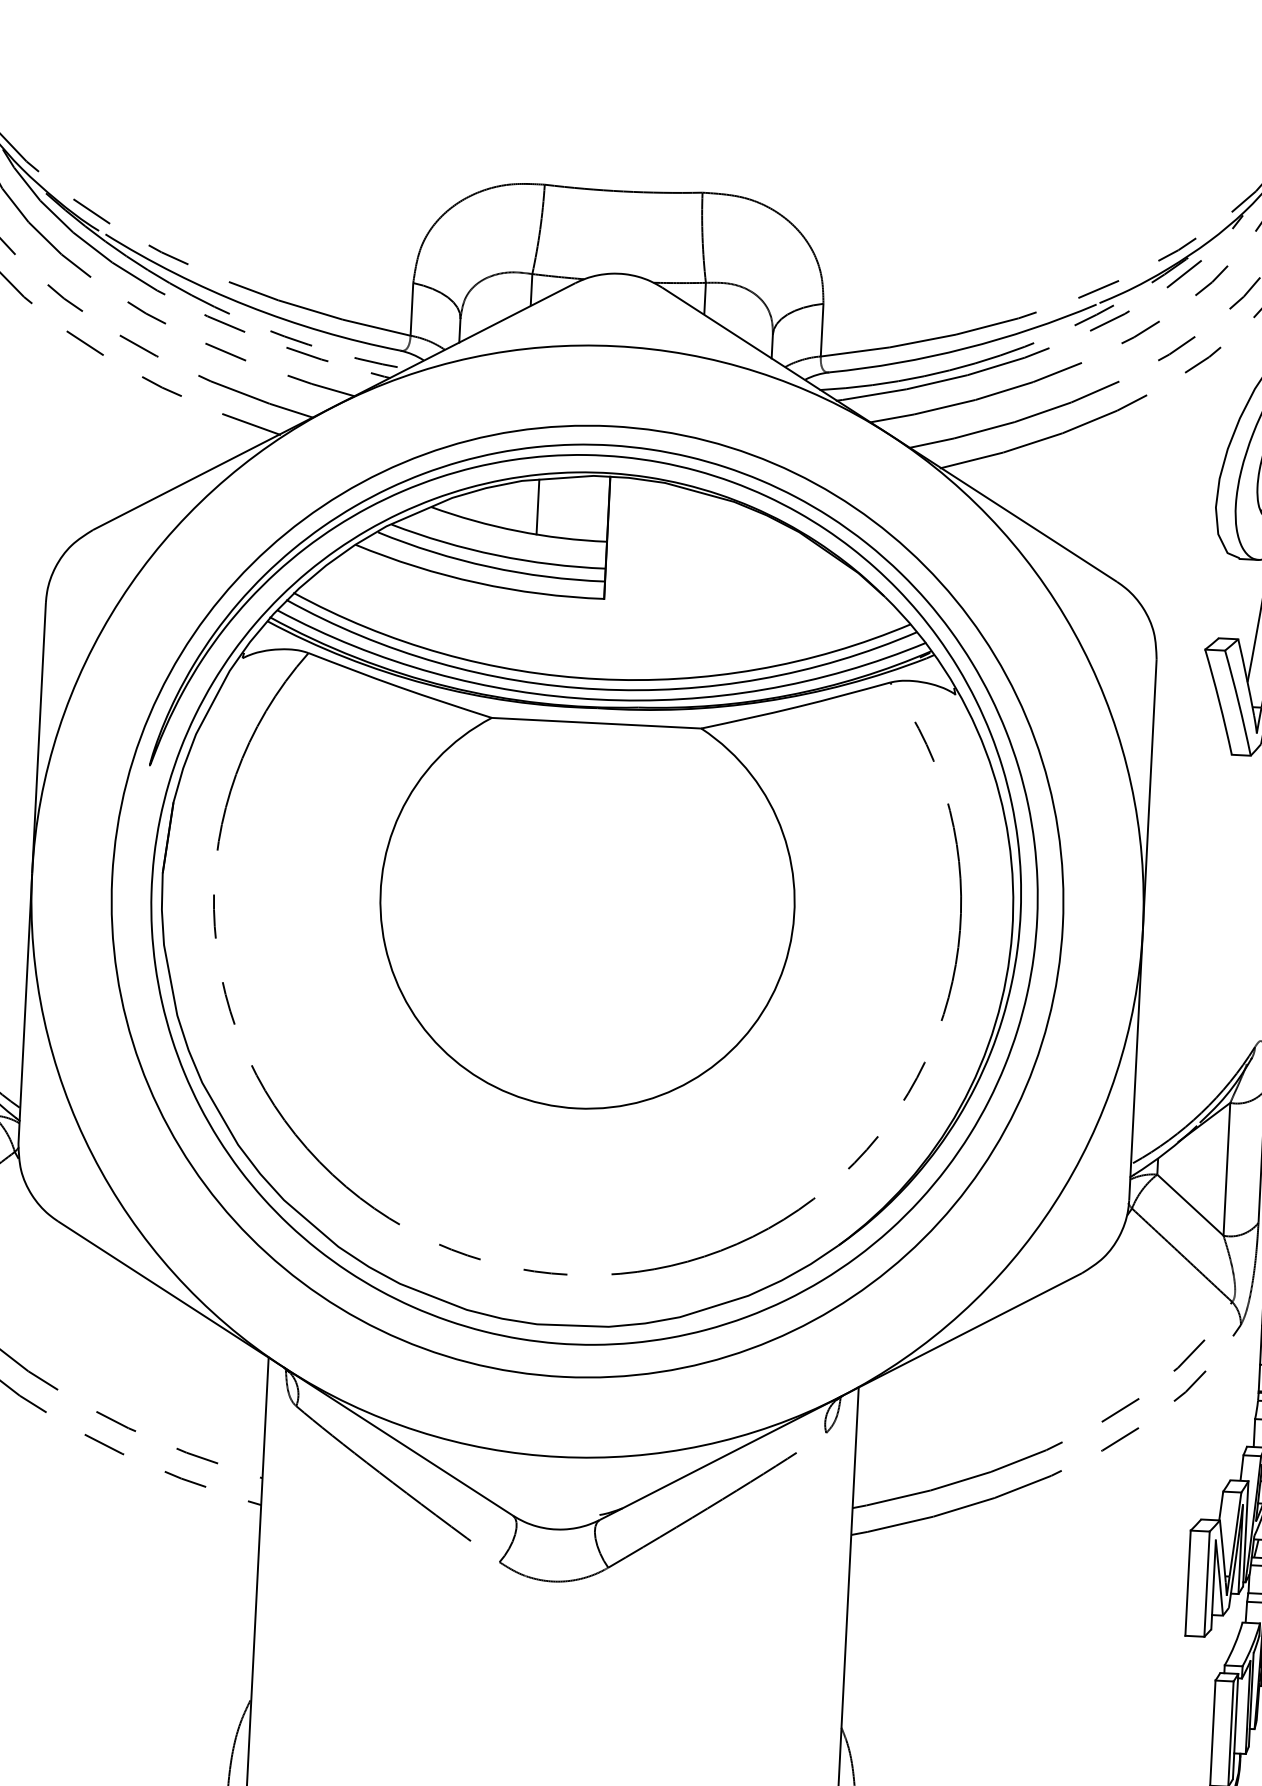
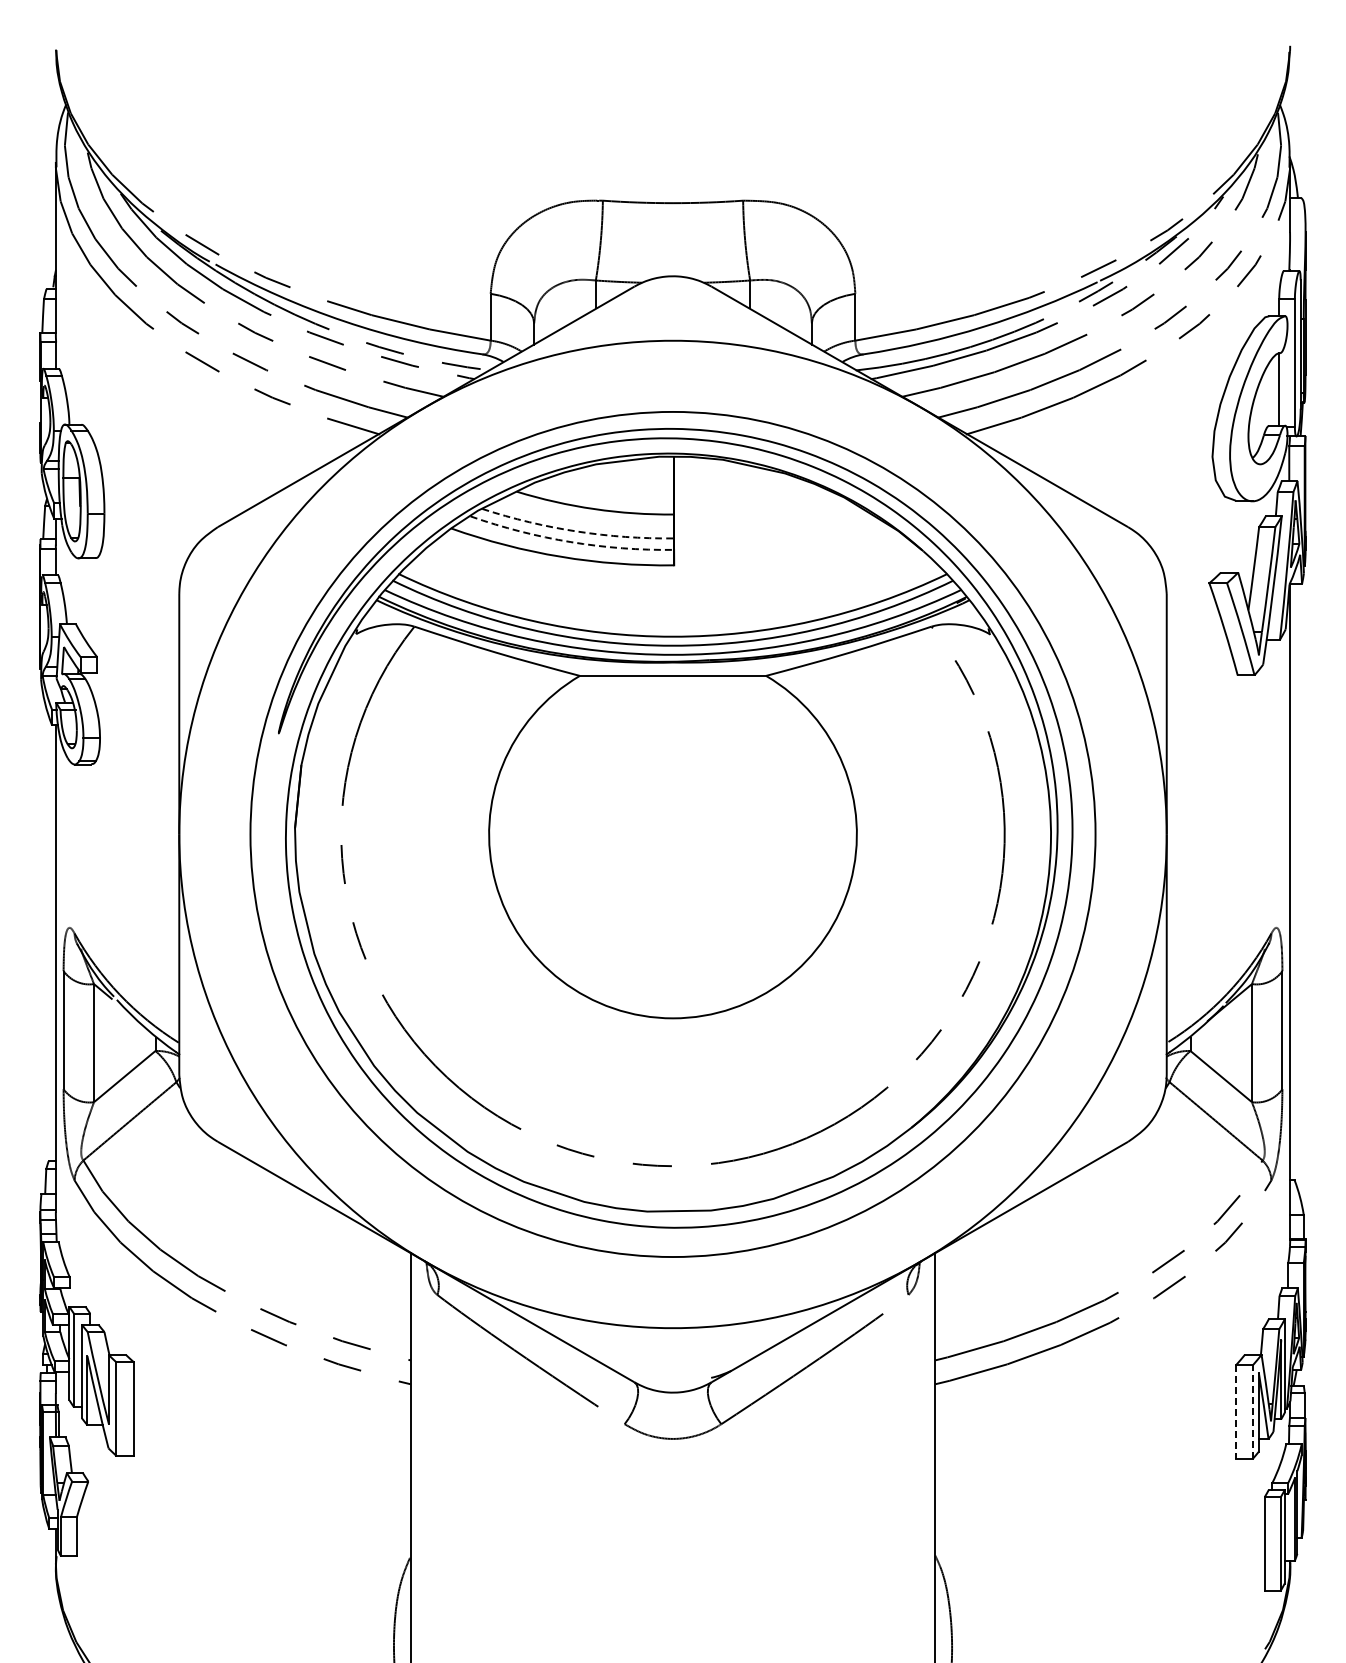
line: (538, 506) -> (611, 486), removed
arc: (497, 555) -> (577, 531), solid -> dashed
arc: (488, 567) -> (570, 542), solid -> dashed
line: (1188, 1582) -> (1236, 1411), solid -> dashed
line: (1206, 1583) -> (1252, 1411), solid -> dashed

